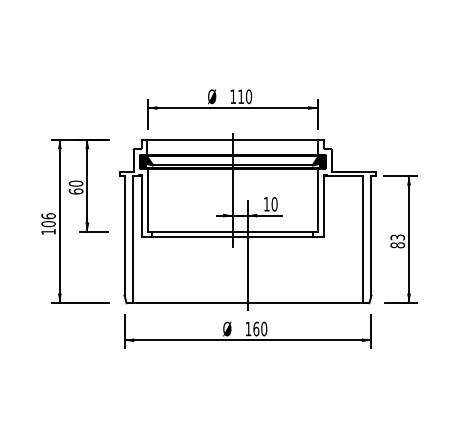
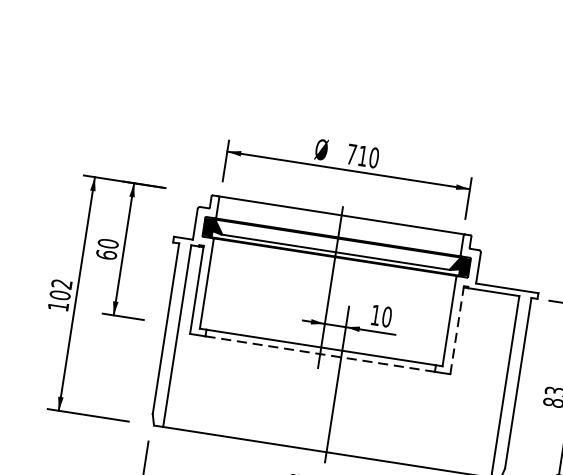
text: (233, 96) -> (352, 154), 110 -> 710
line: (324, 205) -> (457, 329), solid -> dashed
text: (48, 216) -> (61, 284), 106 -> 102
line: (233, 236) -> (321, 353), solid -> dashed

